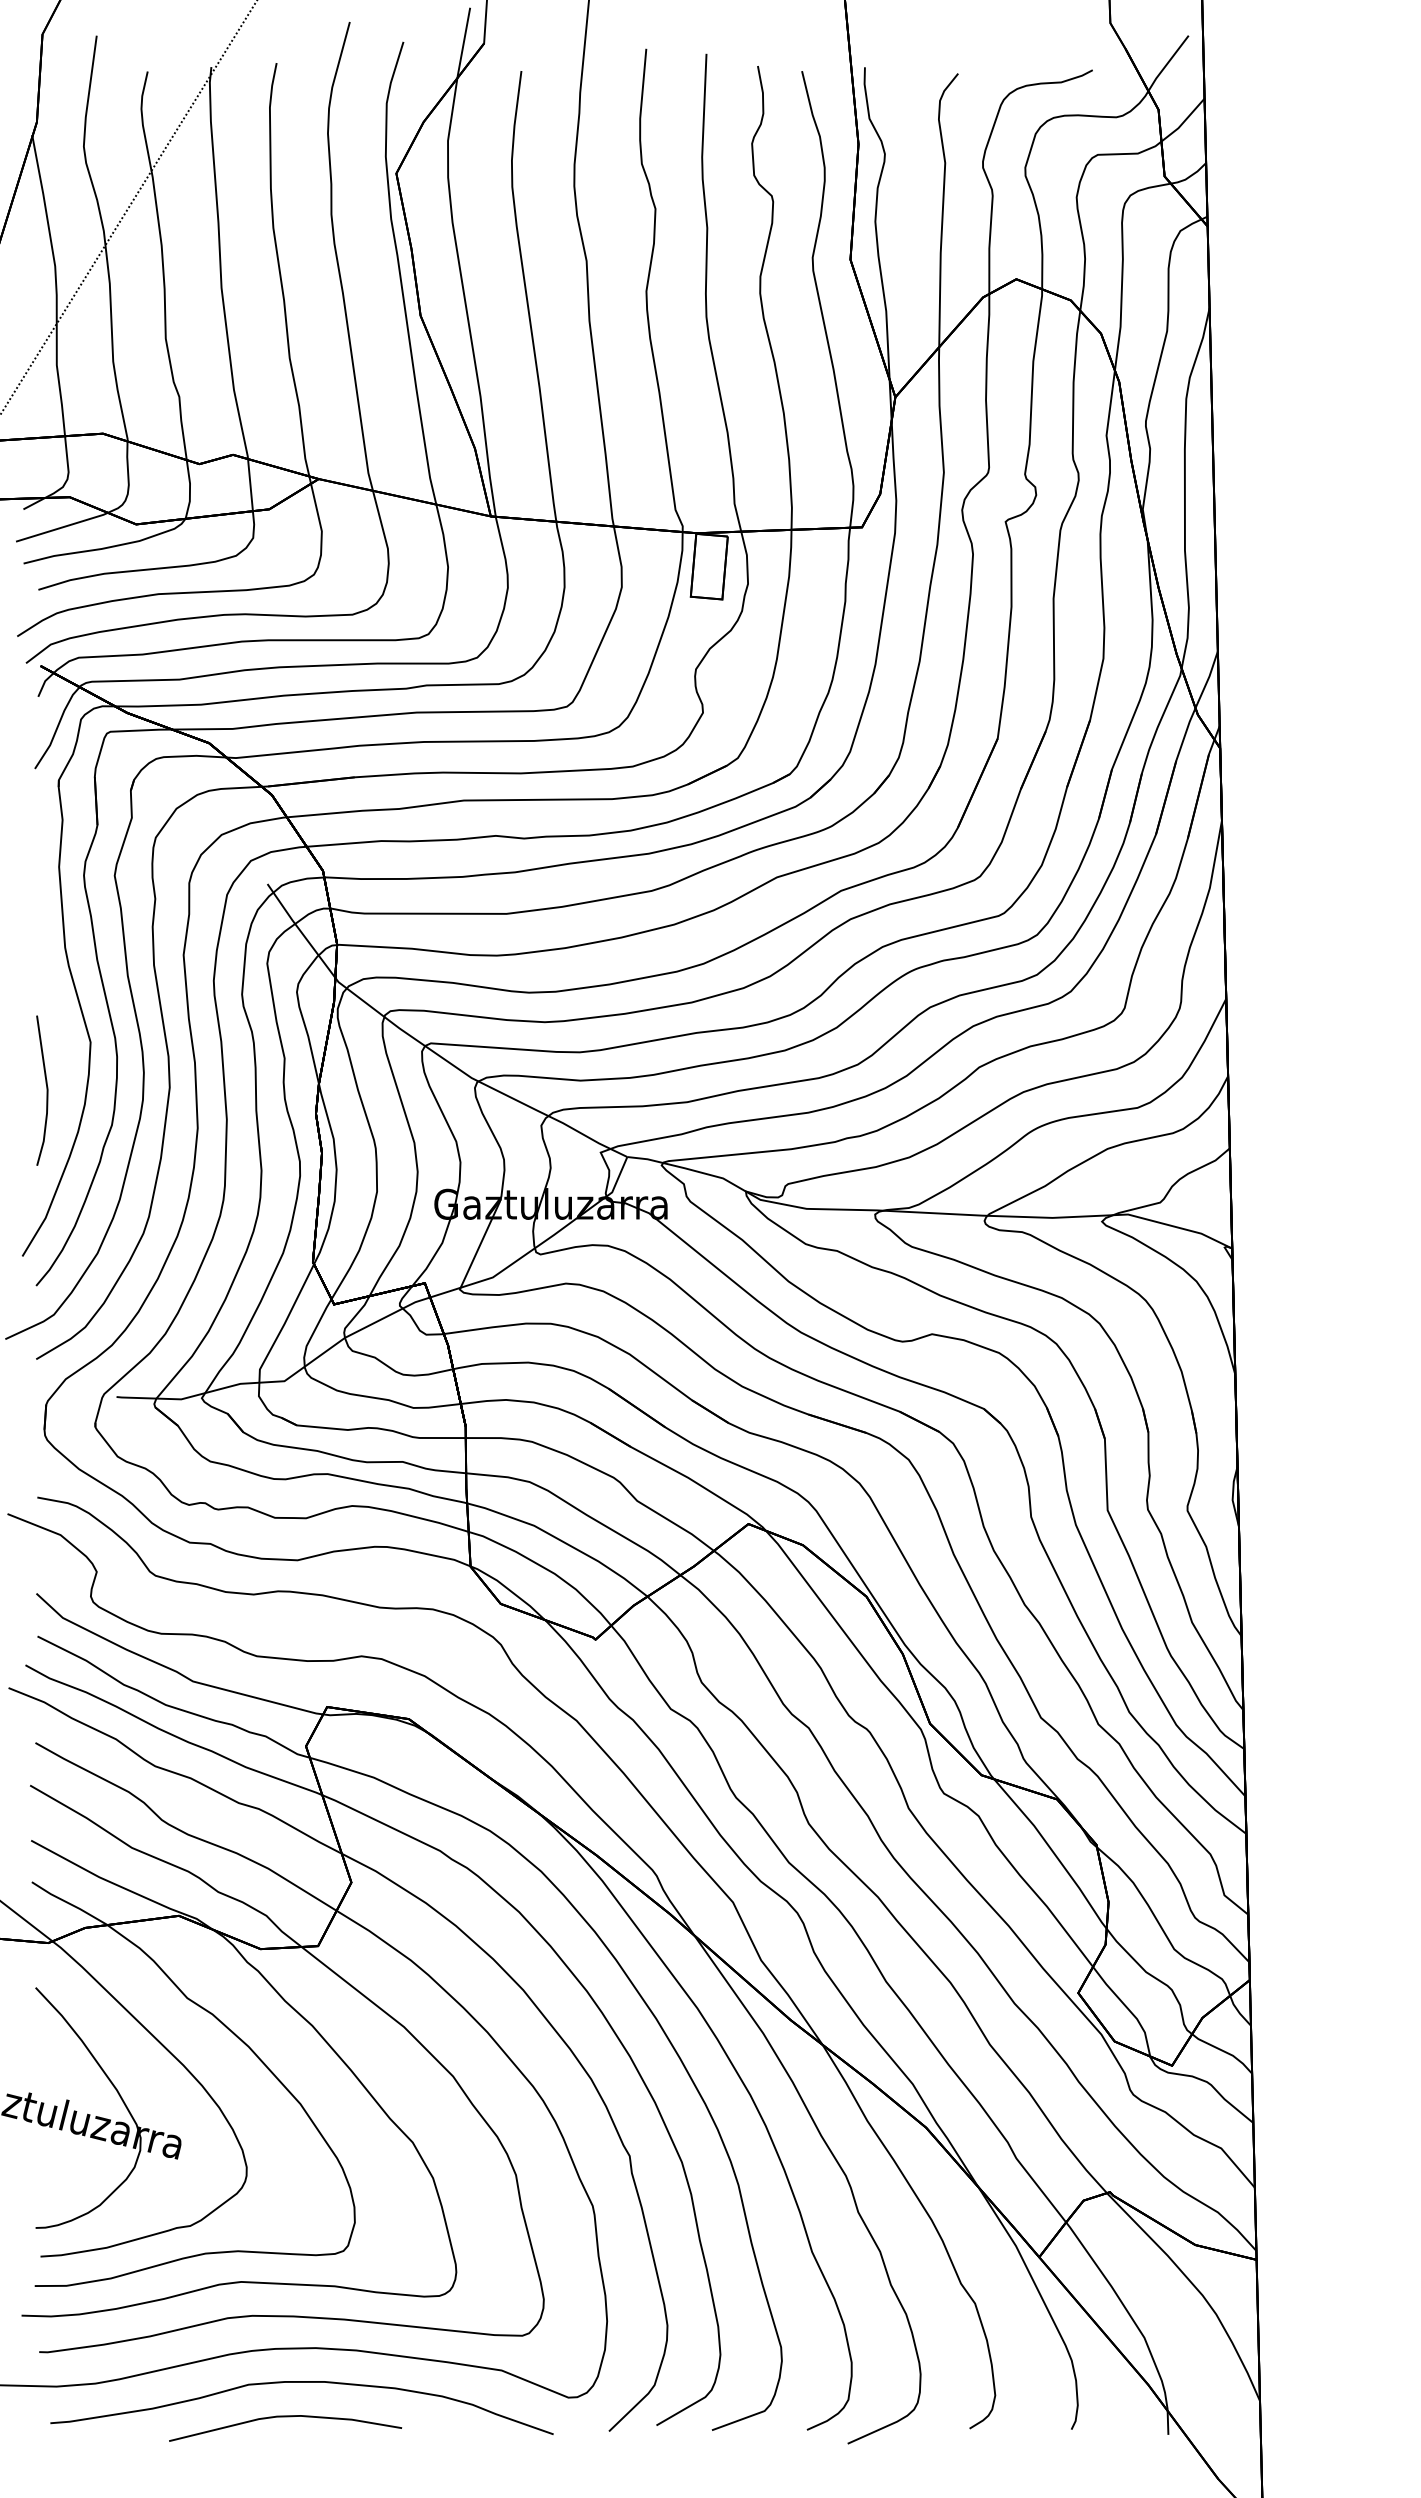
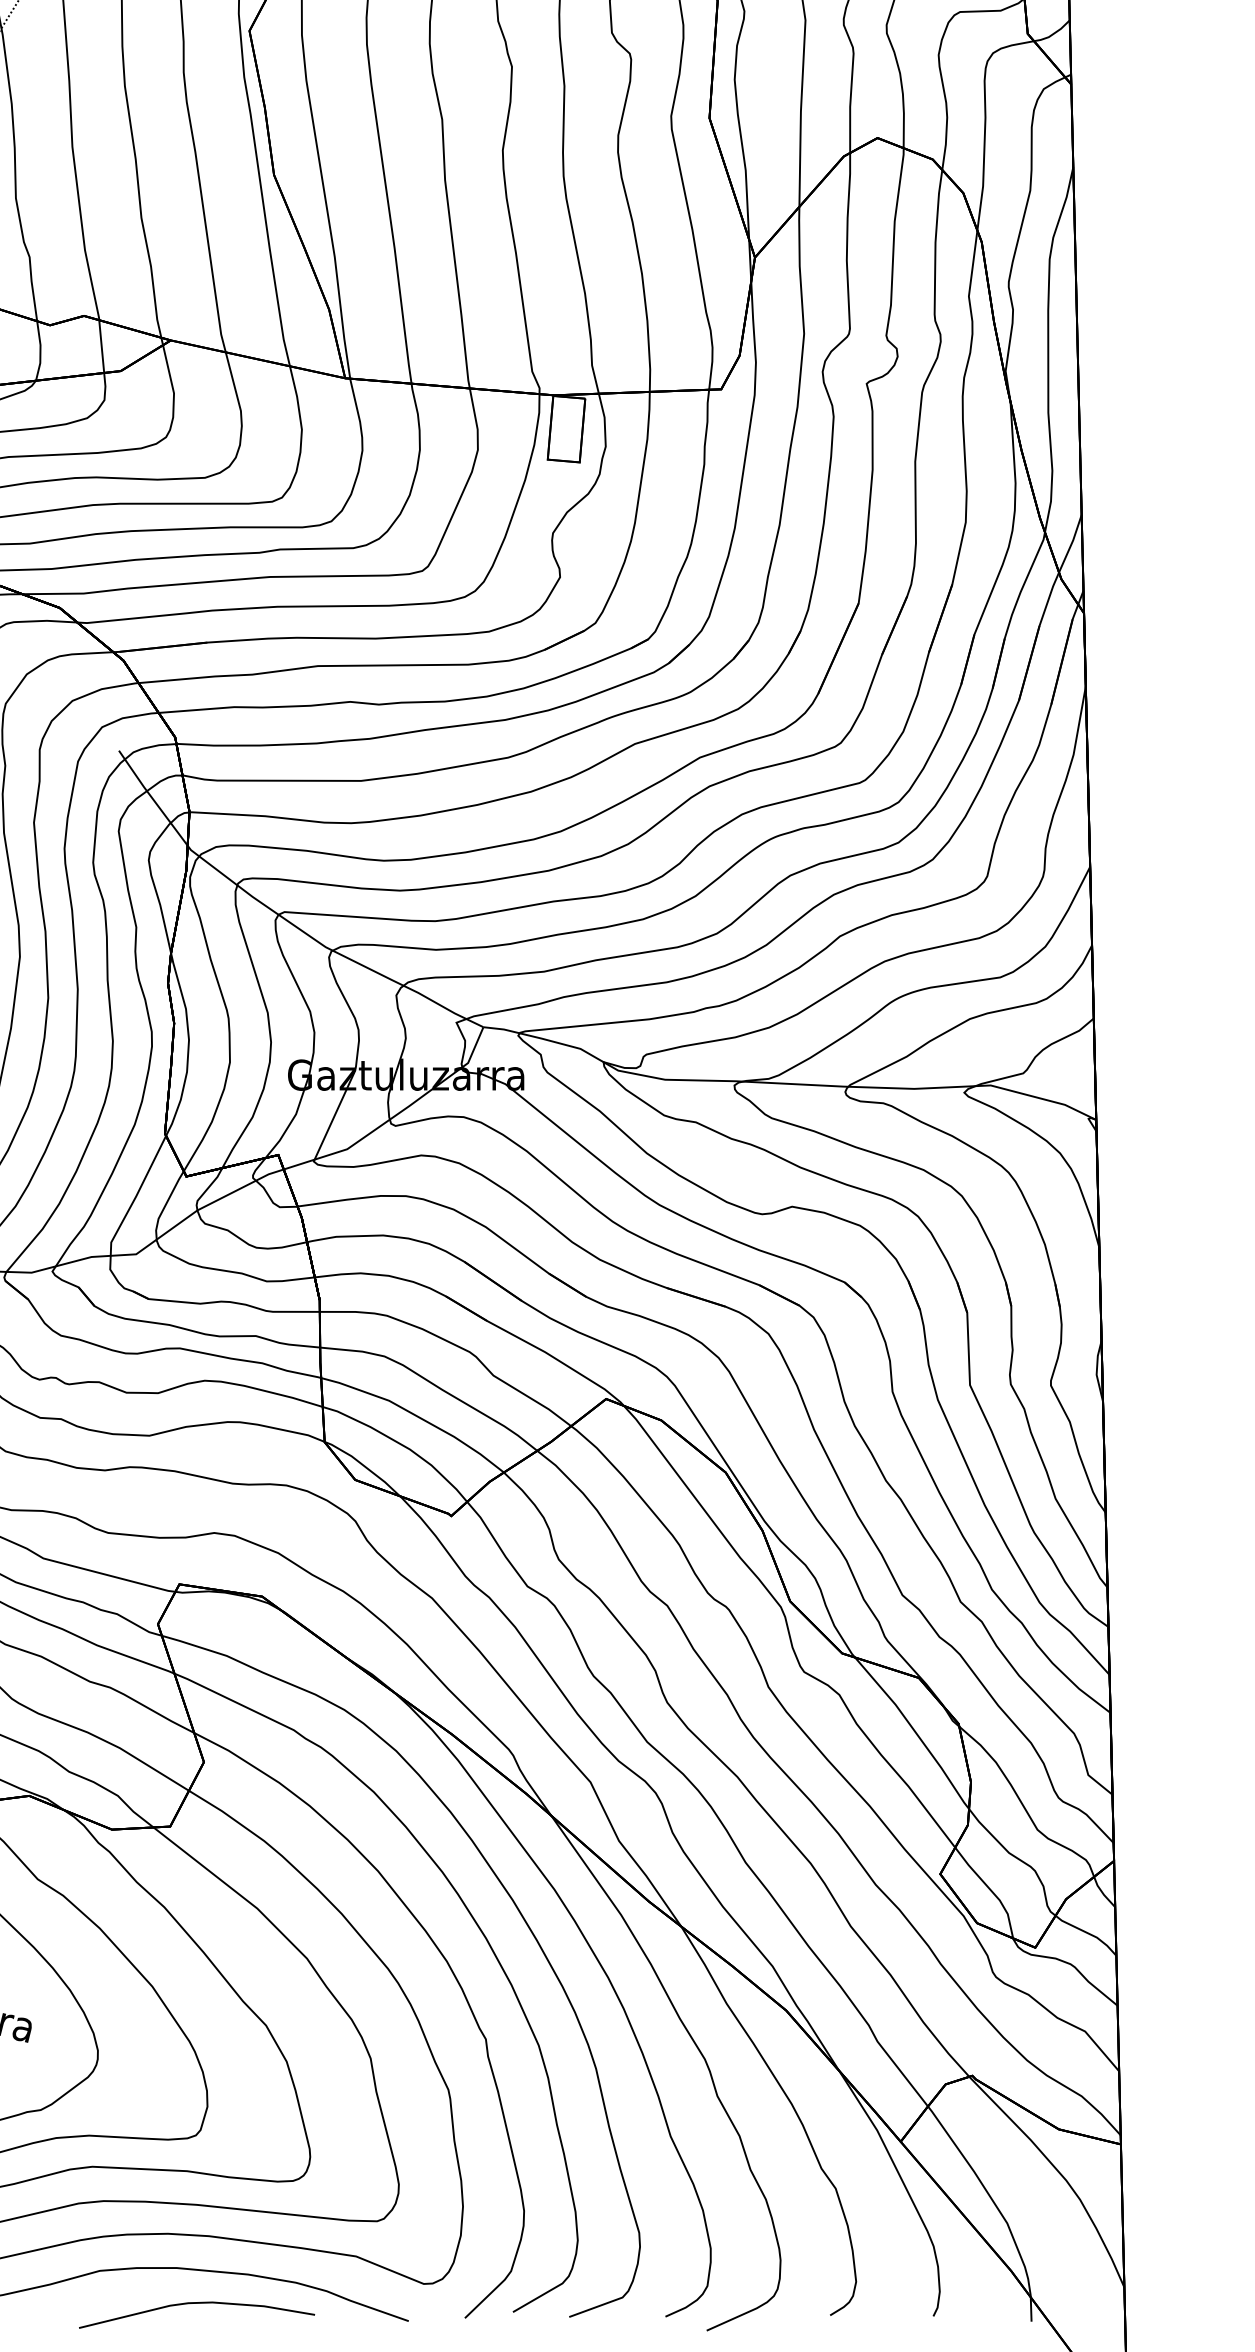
curve: (285, 2417) -> (196, 2304), moved

